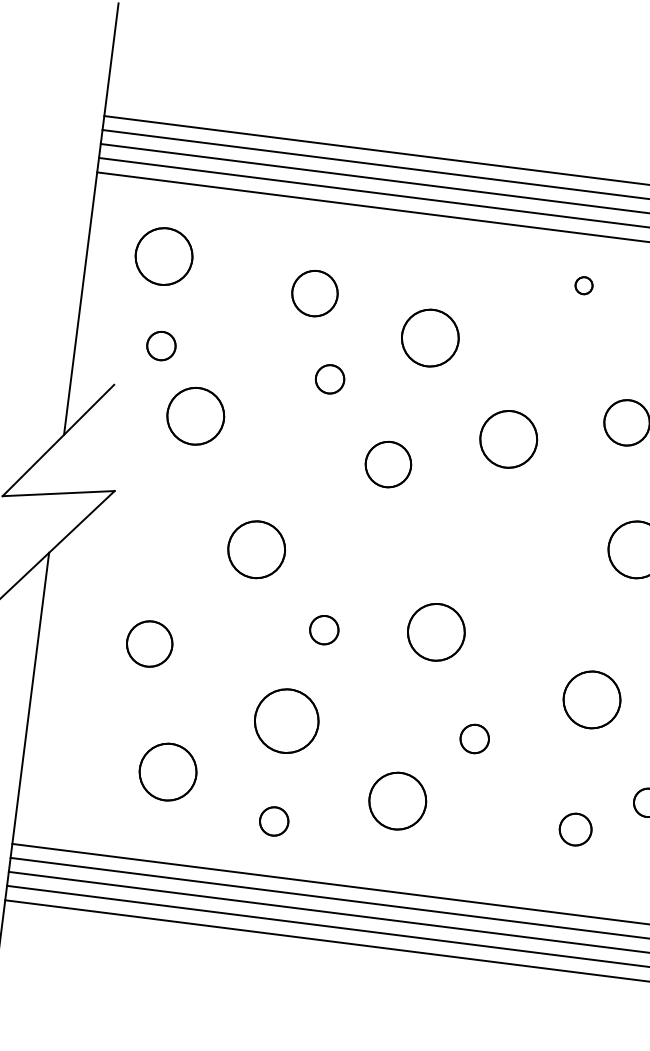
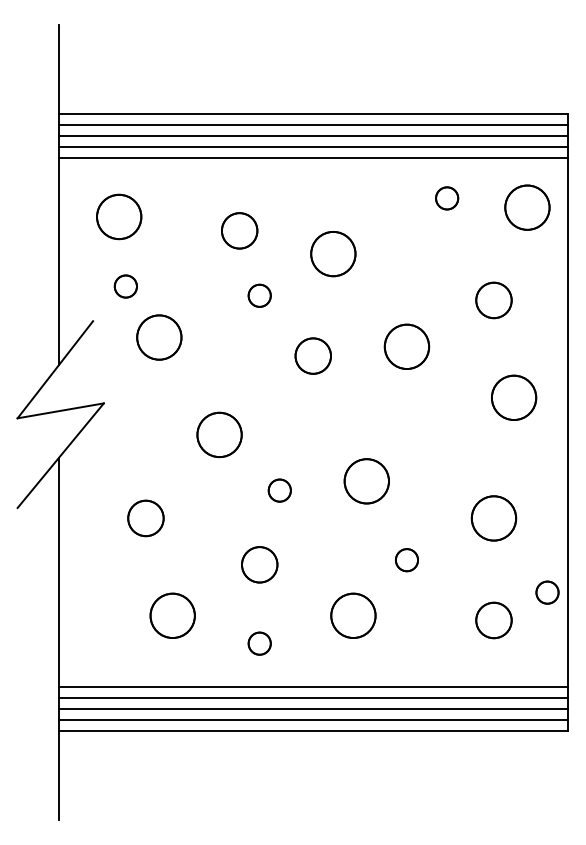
circle: (584, 285) -> (447, 198), size x1.67
part: (508, 438) -> (406, 346), moved
circle: (286, 720) -> (259, 564), size x0.71
part: (575, 829) -> (493, 620), size x1.43

